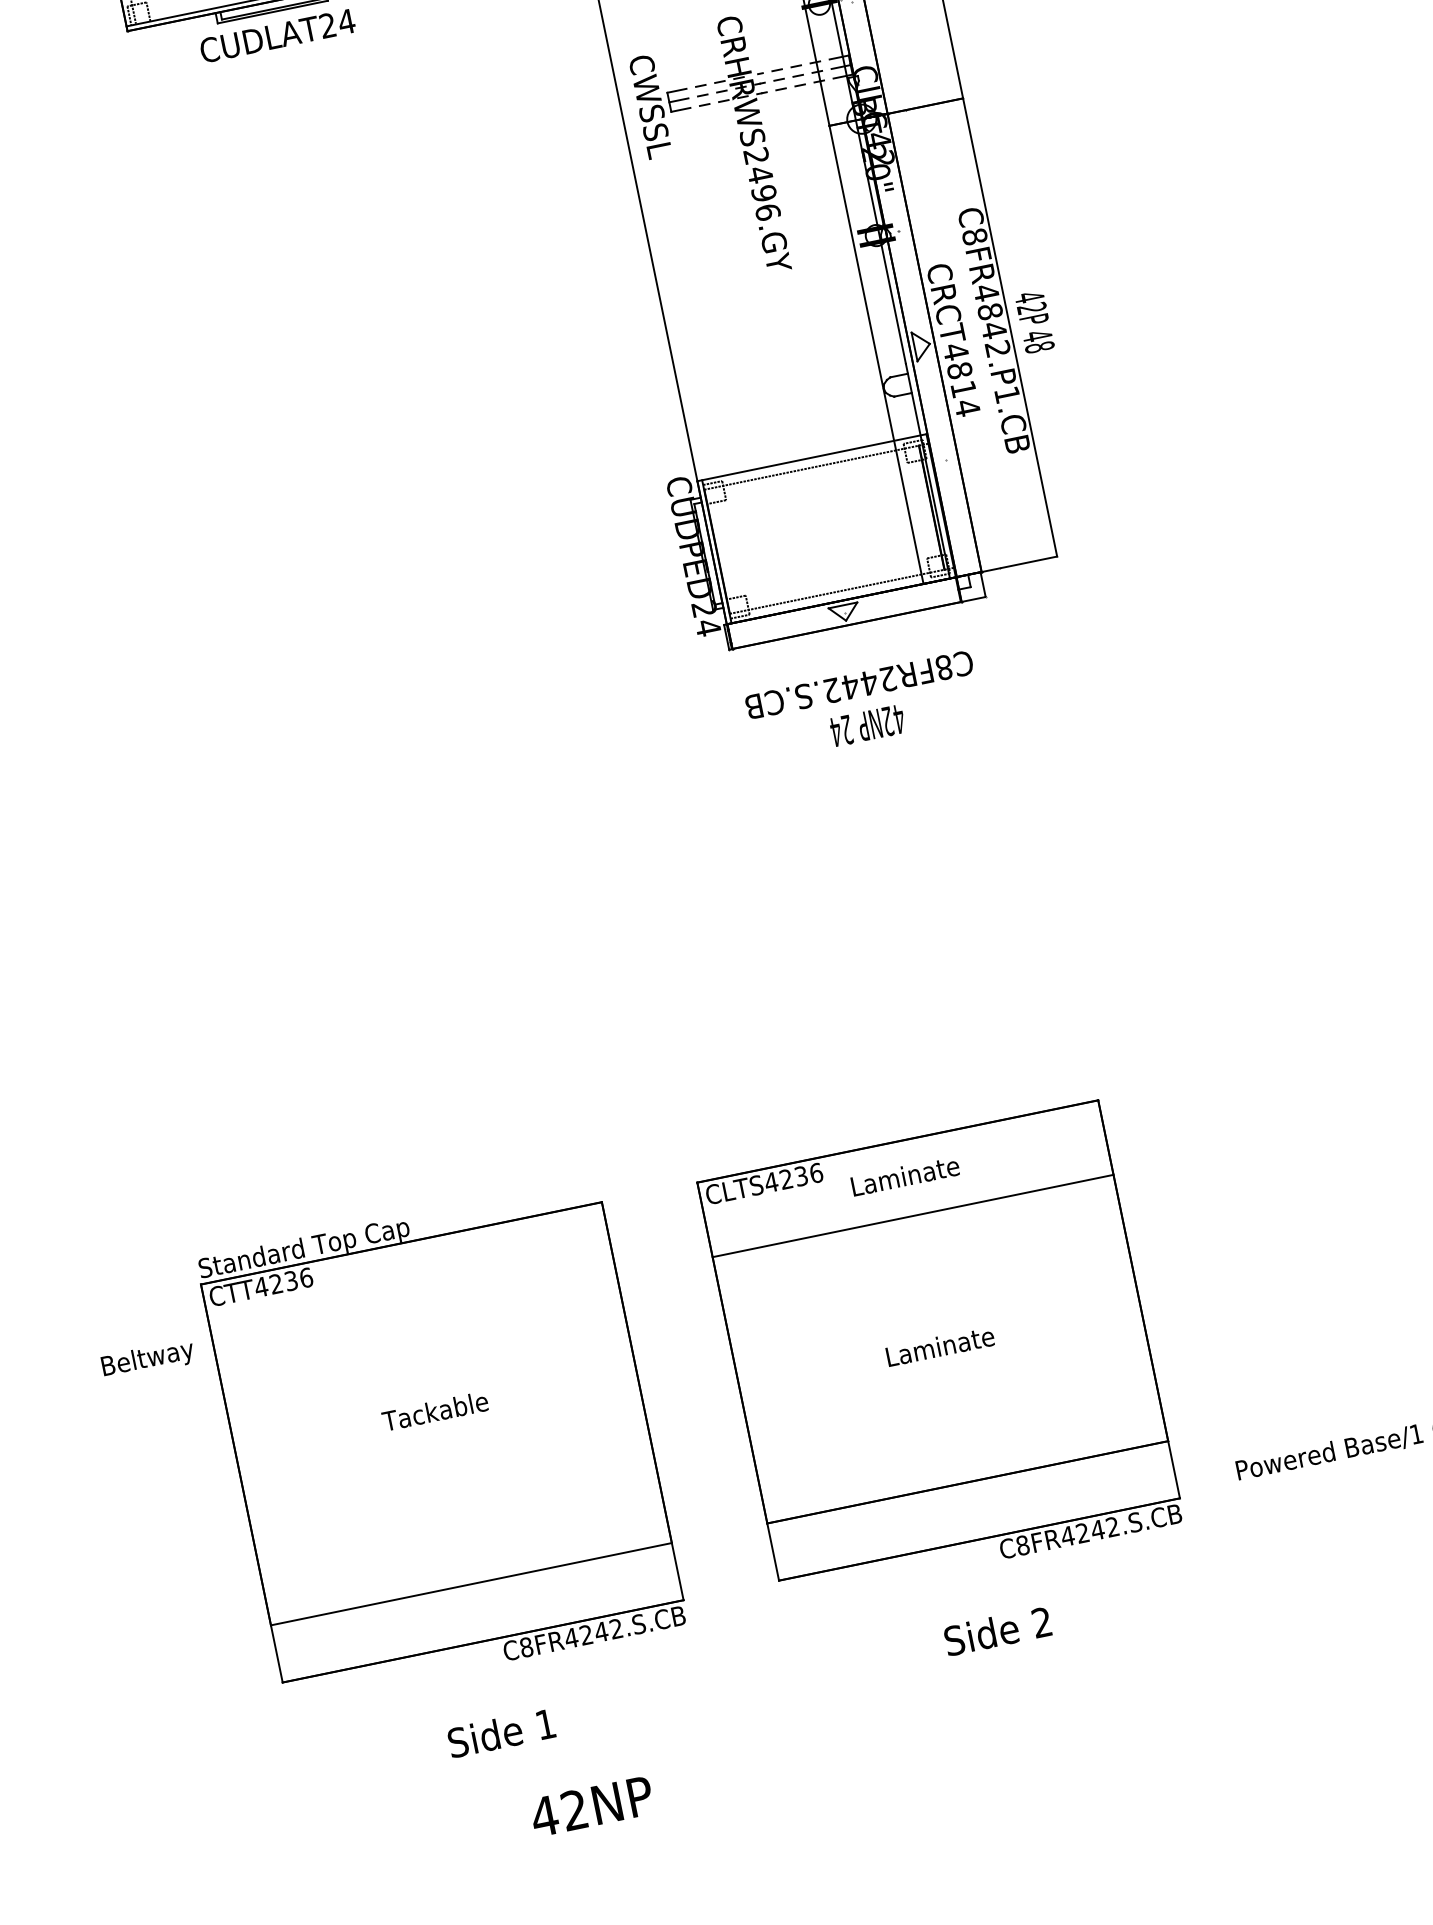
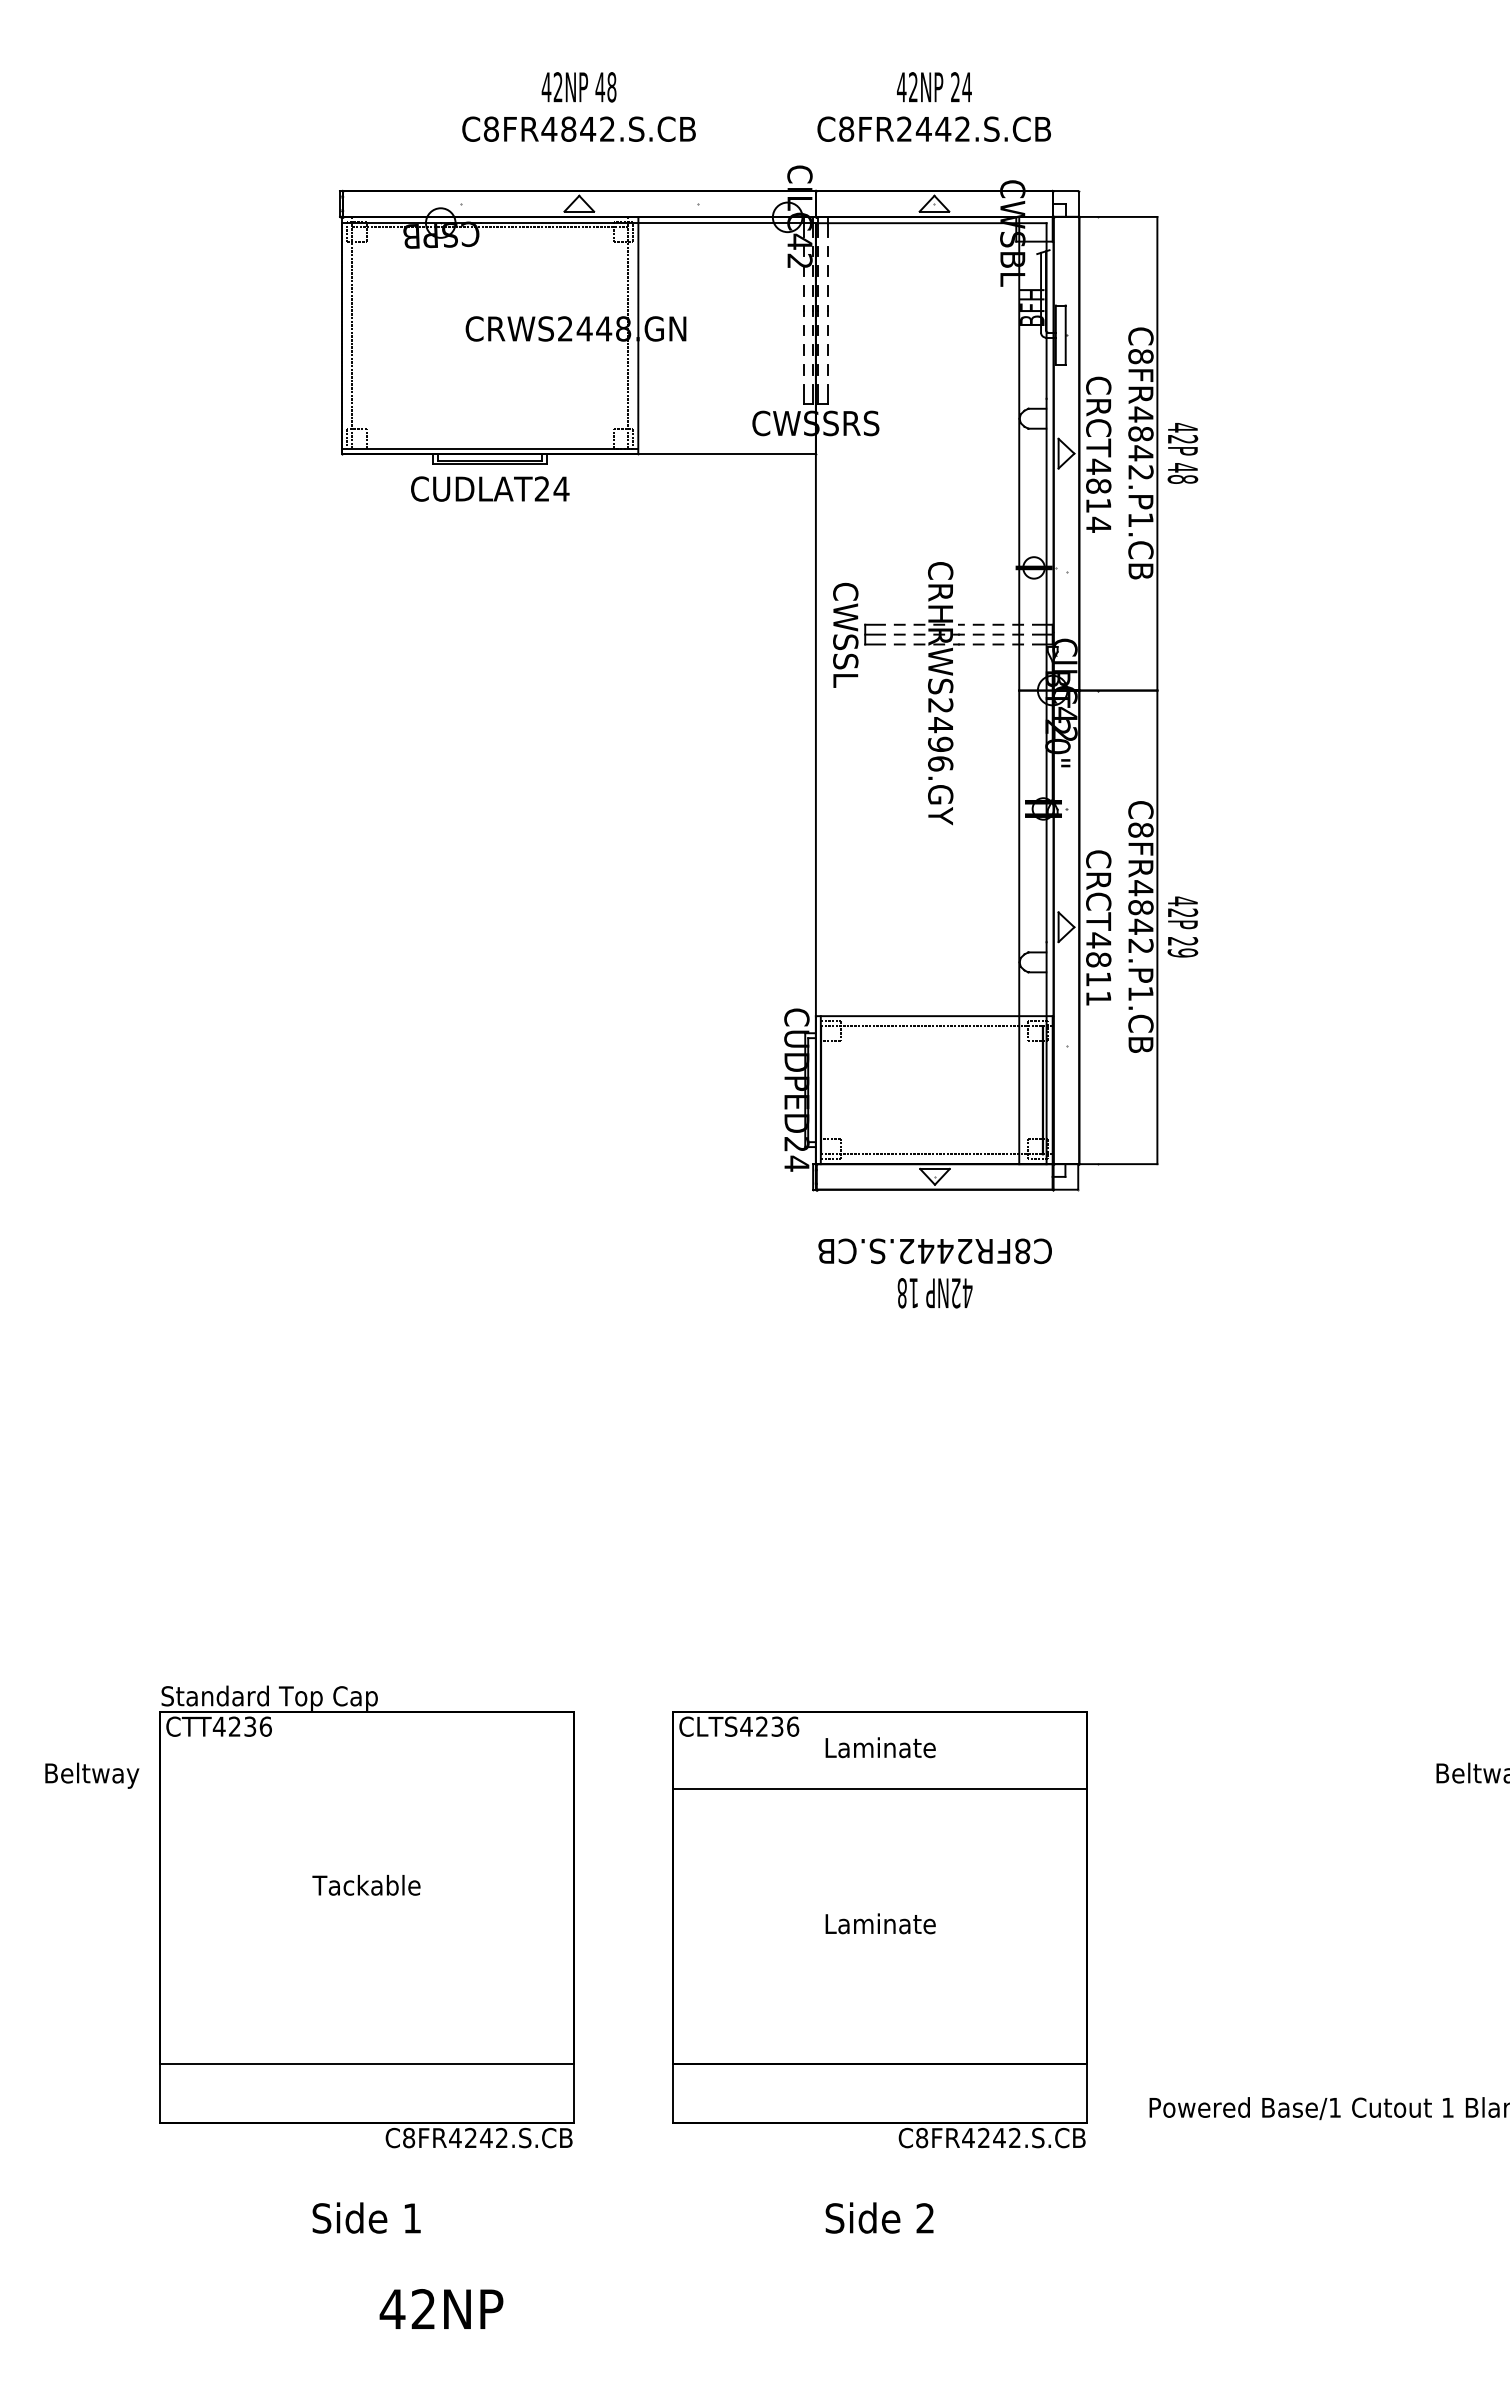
text: (1038, 341) -> (1182, 946), 48 -> 29
text: (967, 408) -> (1098, 998), CRCT4814 -> CRCT4811
text: (841, 731) -> (907, 1293), 24 -> 18

